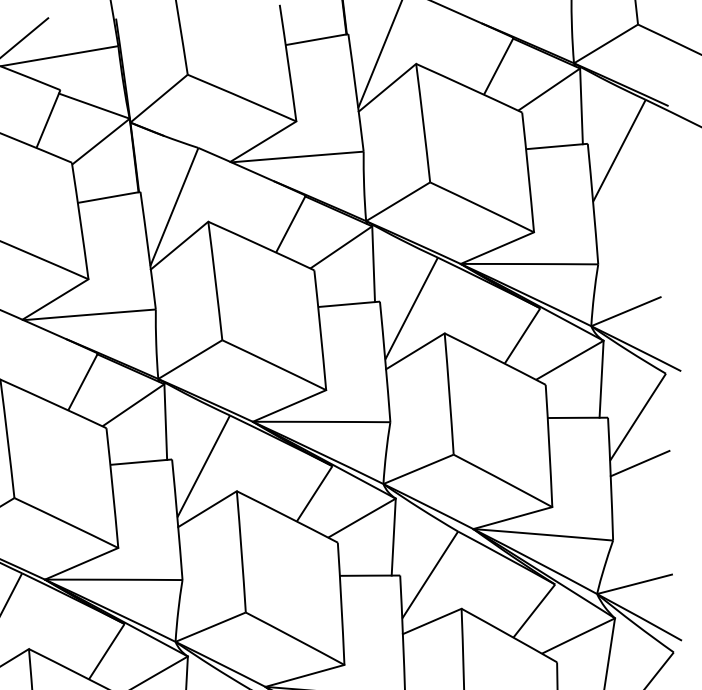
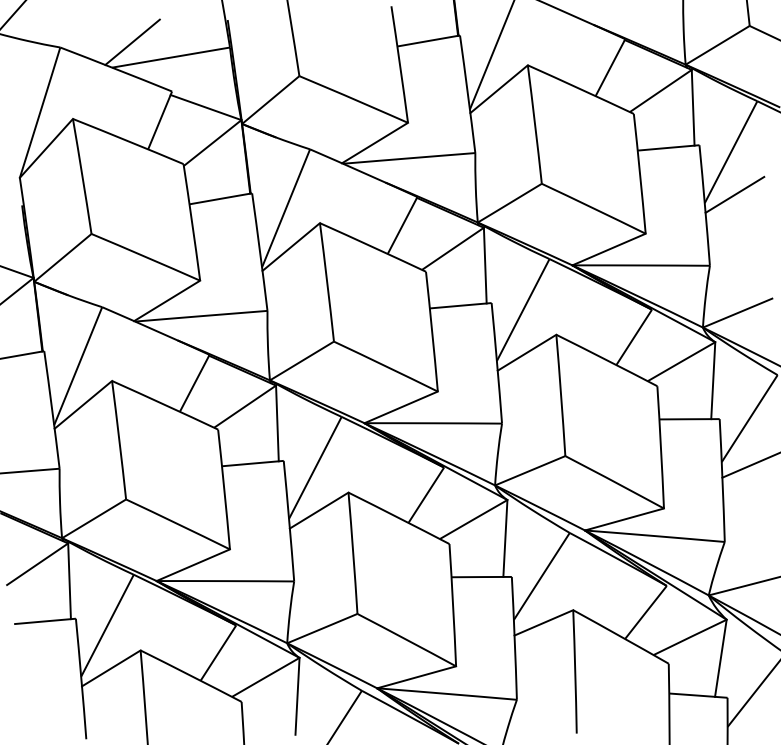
line: (622, 193) -> (734, 194), added

